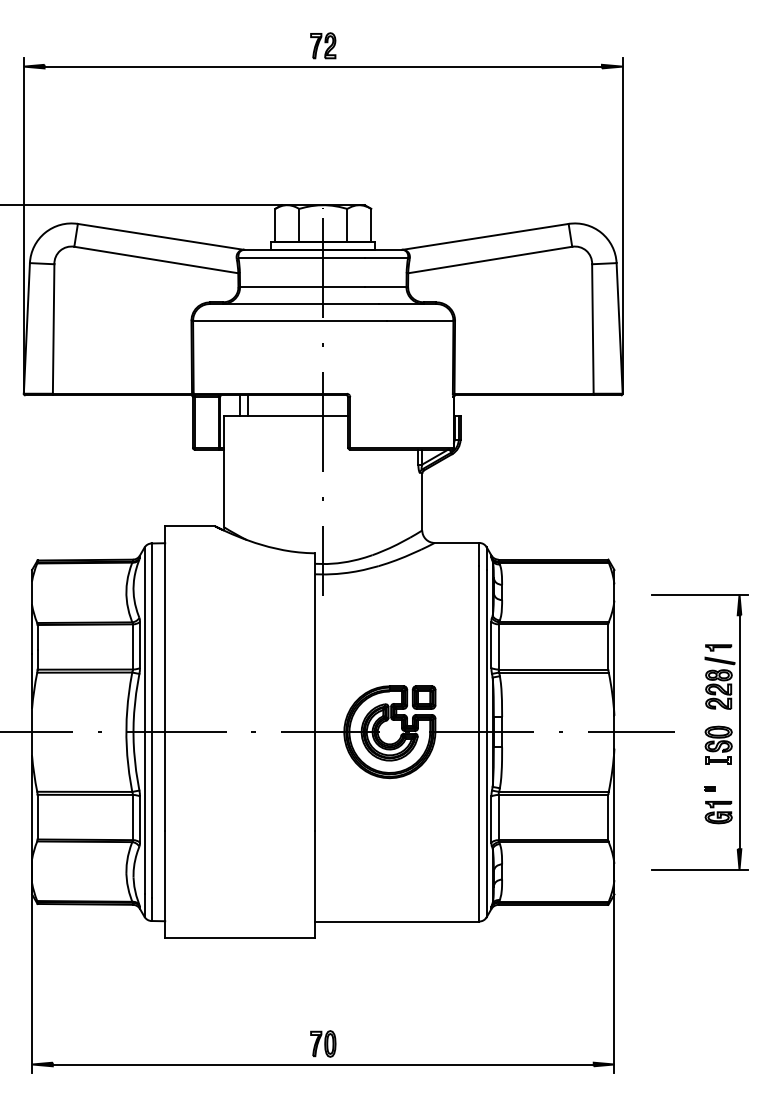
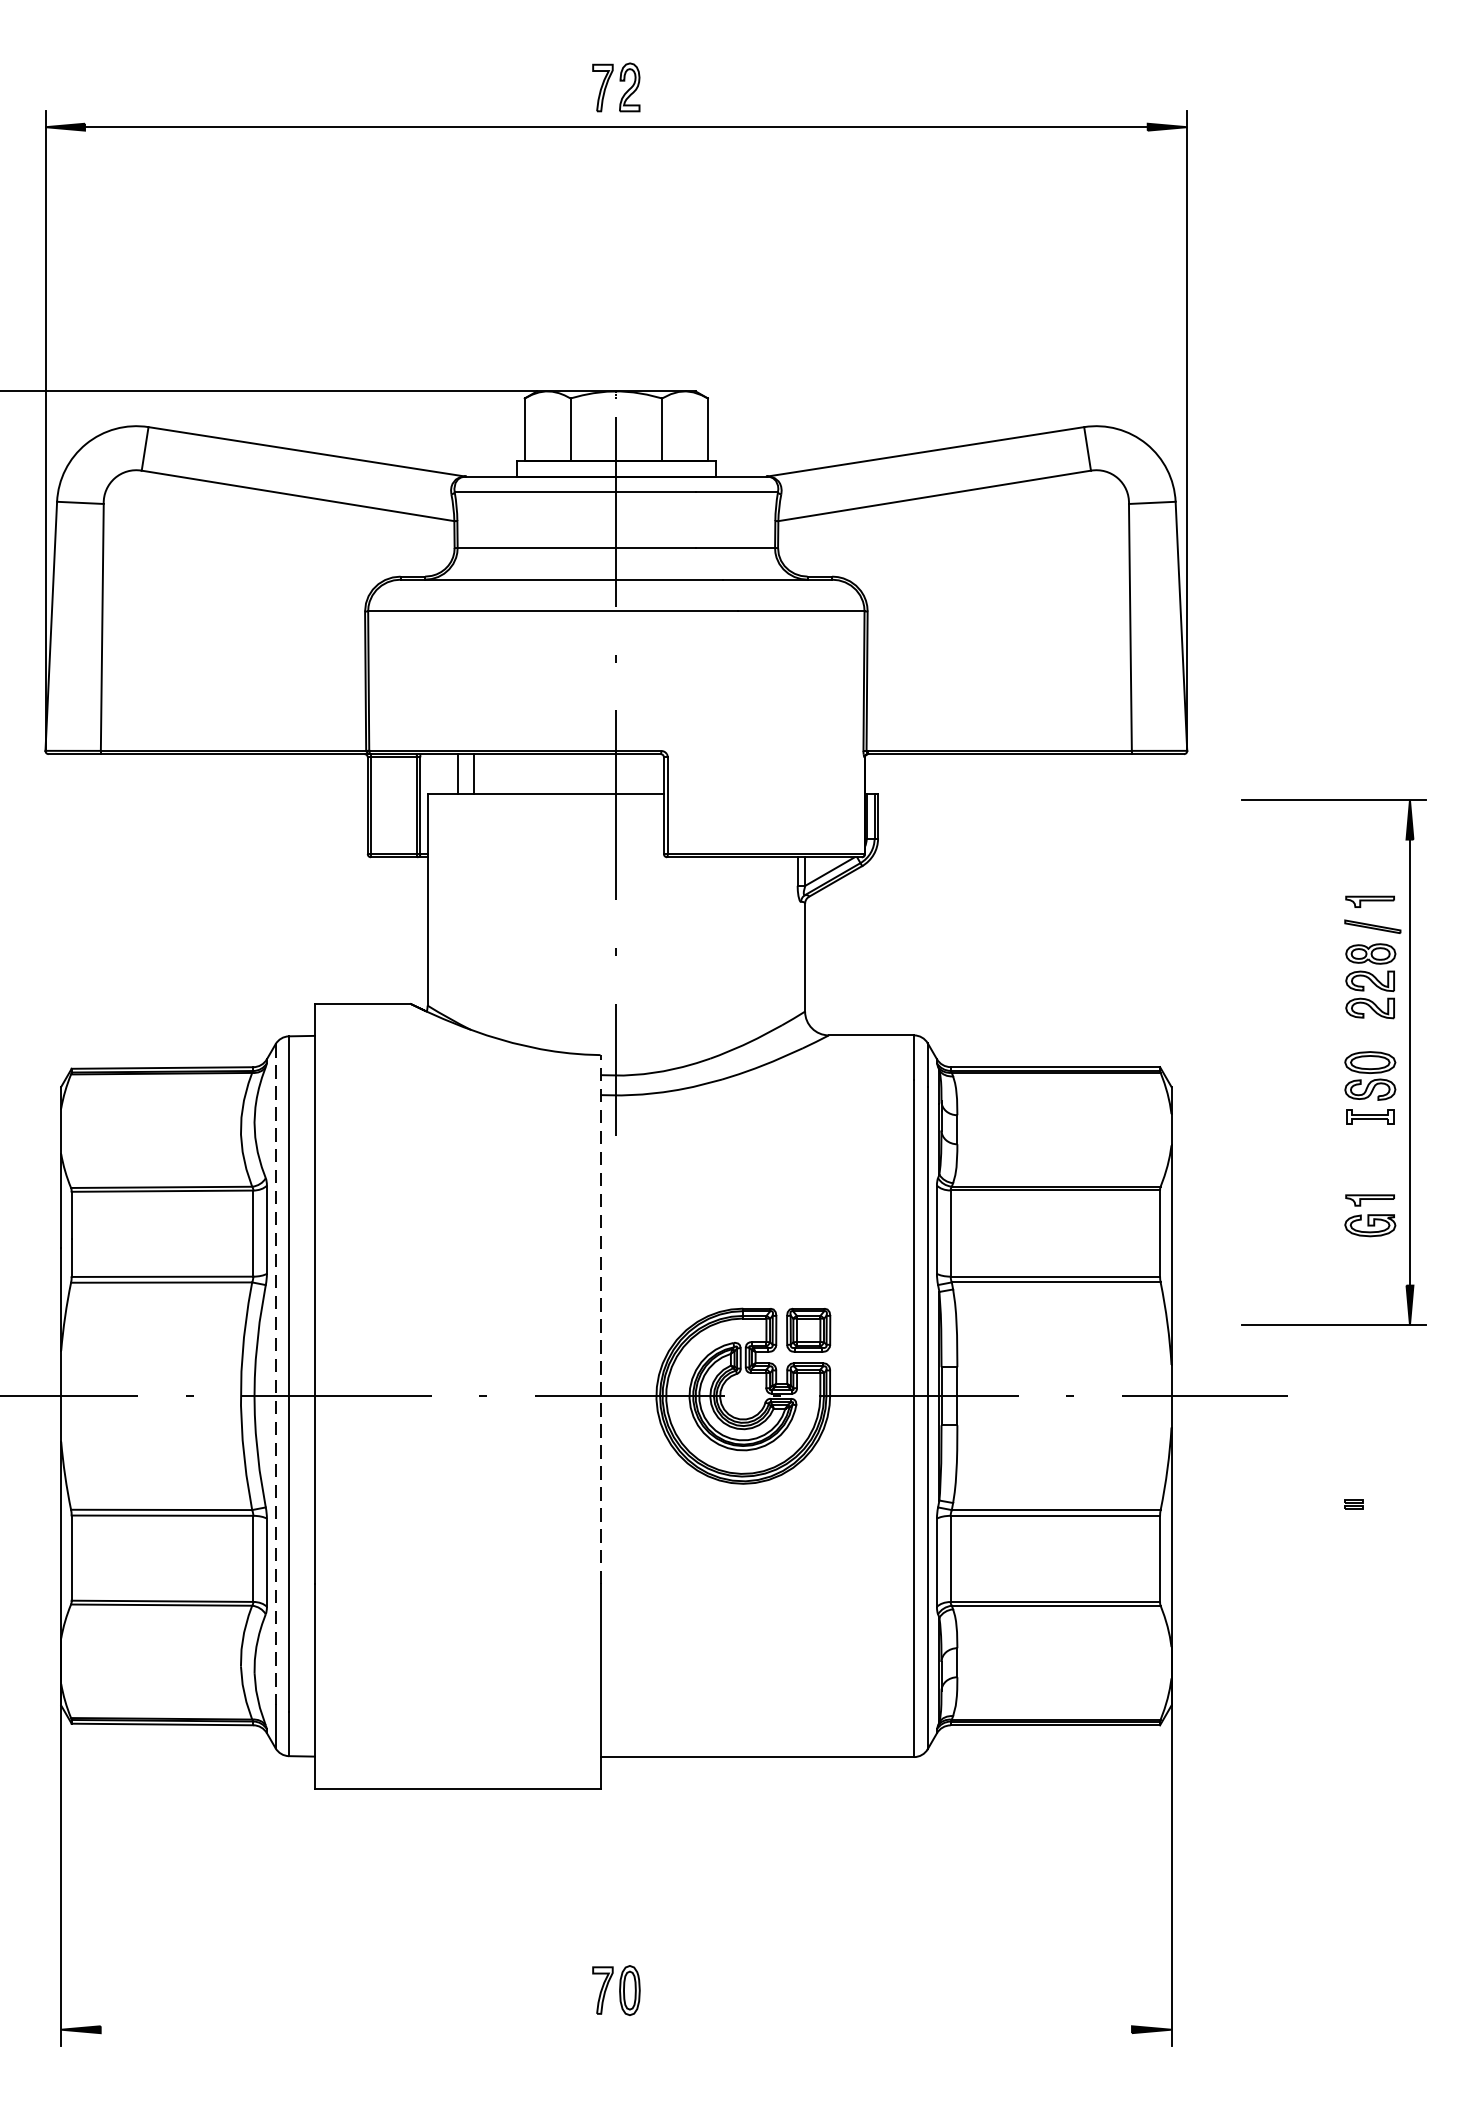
line: (314, 692) -> (599, 1320), solid -> dashed
line: (144, 721) -> (275, 1375), solid -> dashed
part: (699, 732) -> (1333, 1063), moved
line: (322, 1064) -> (614, 2029), removed

